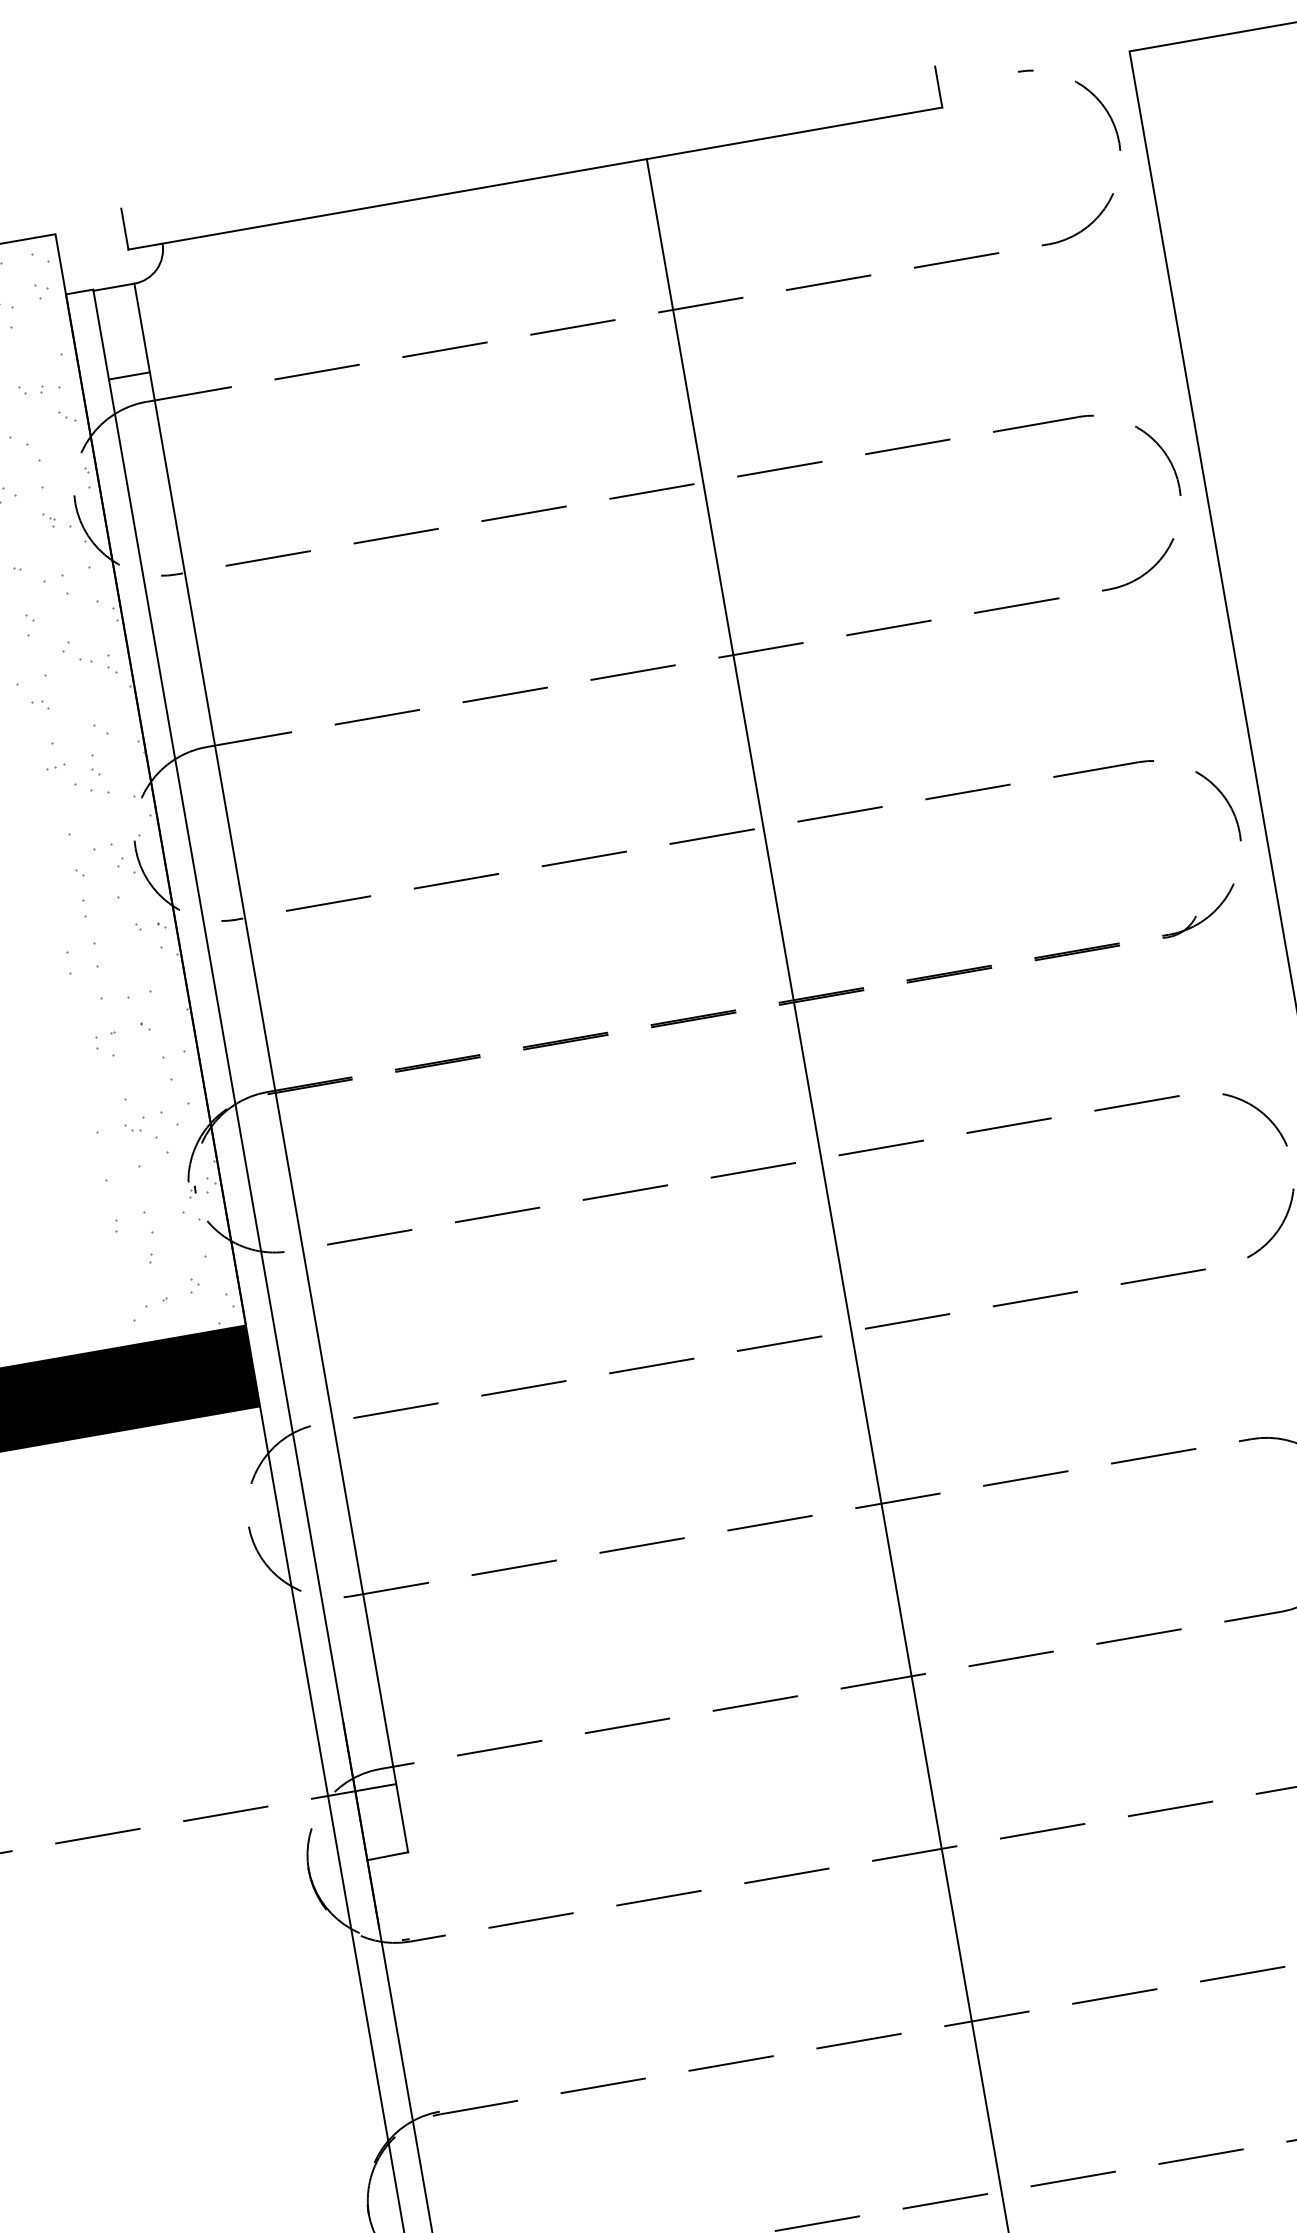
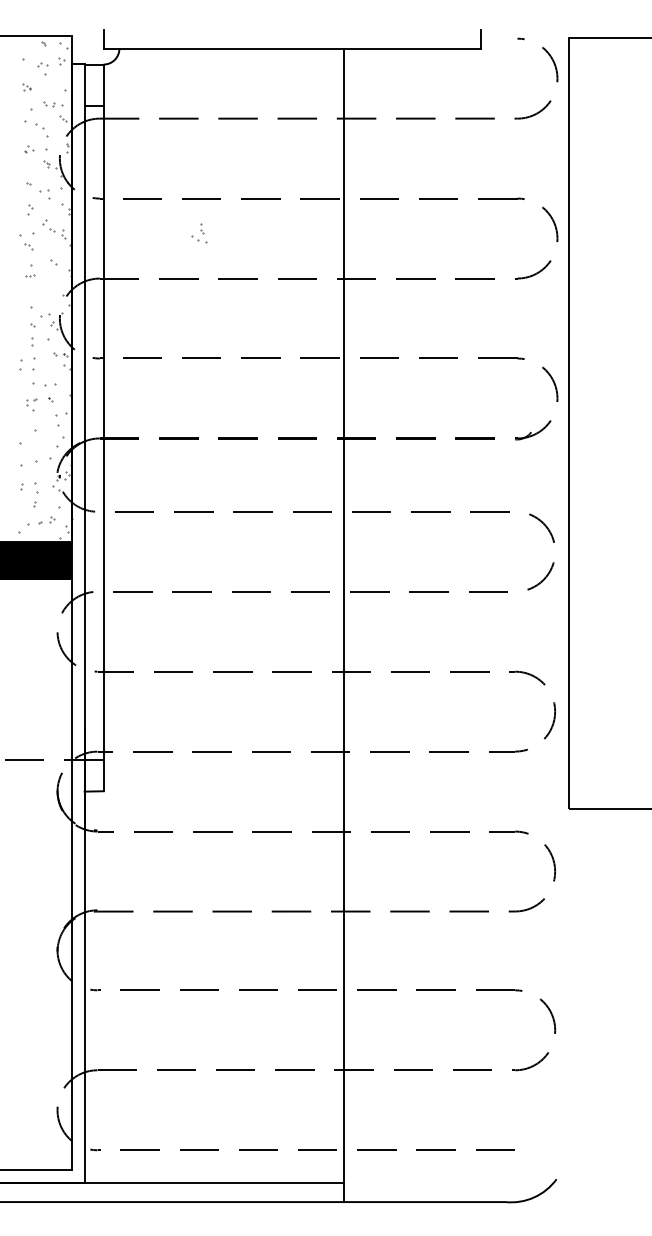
part: (91, 776) -> (199, 233), moved
part: (143, 1127) -> (41, 444), removed
part: (150, 1308) -> (30, 526), size x1.4

